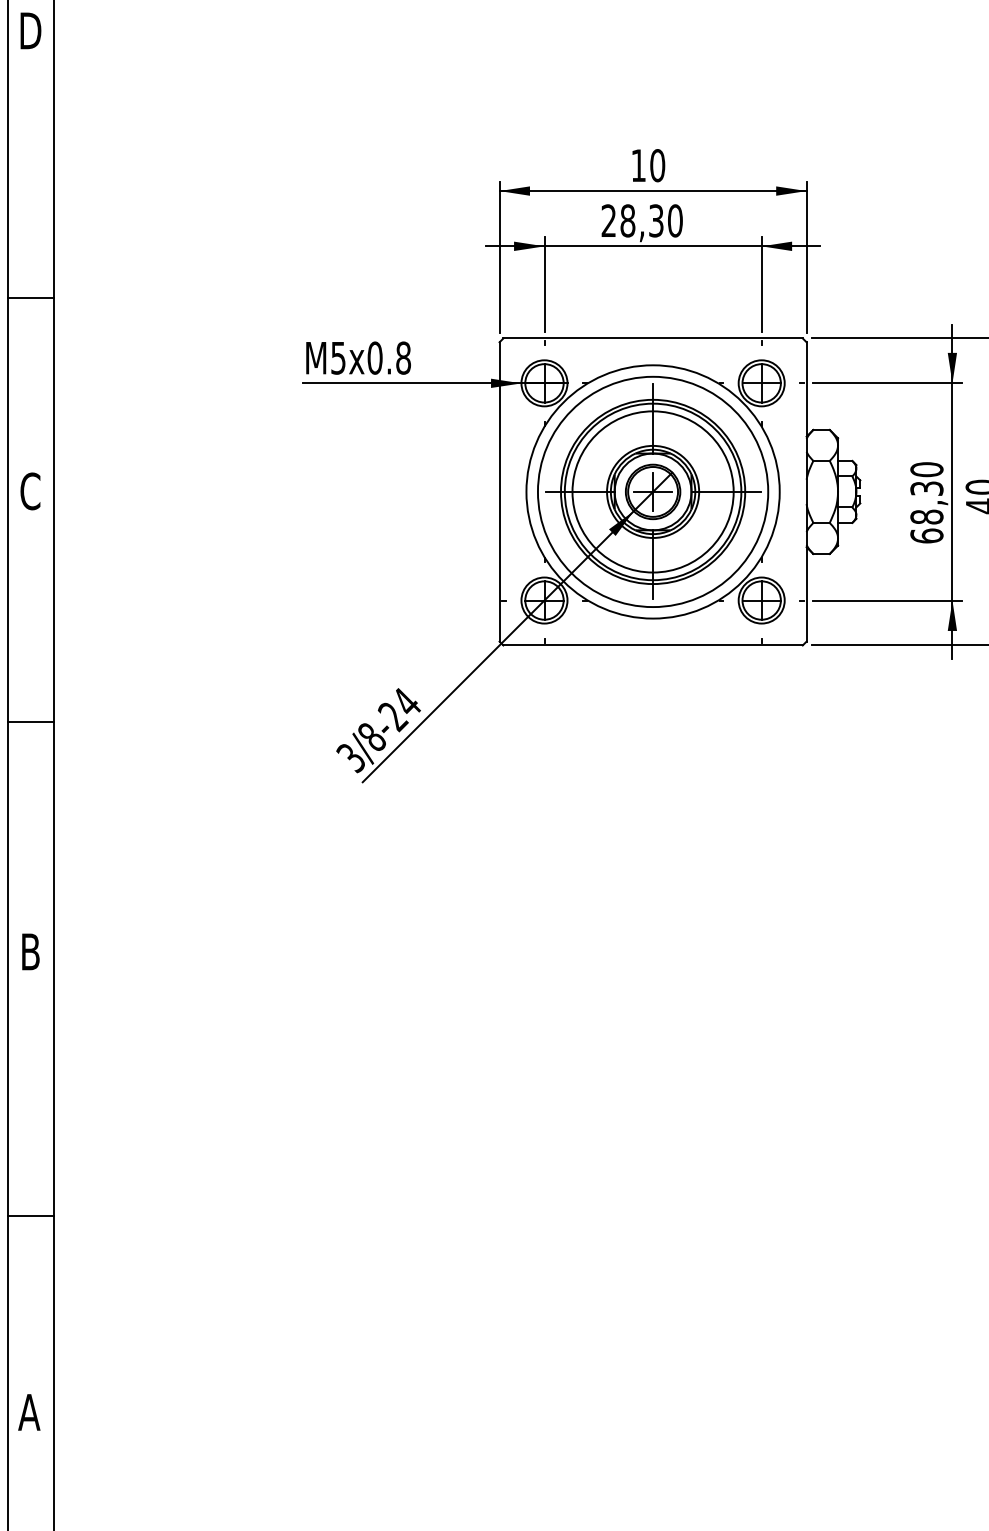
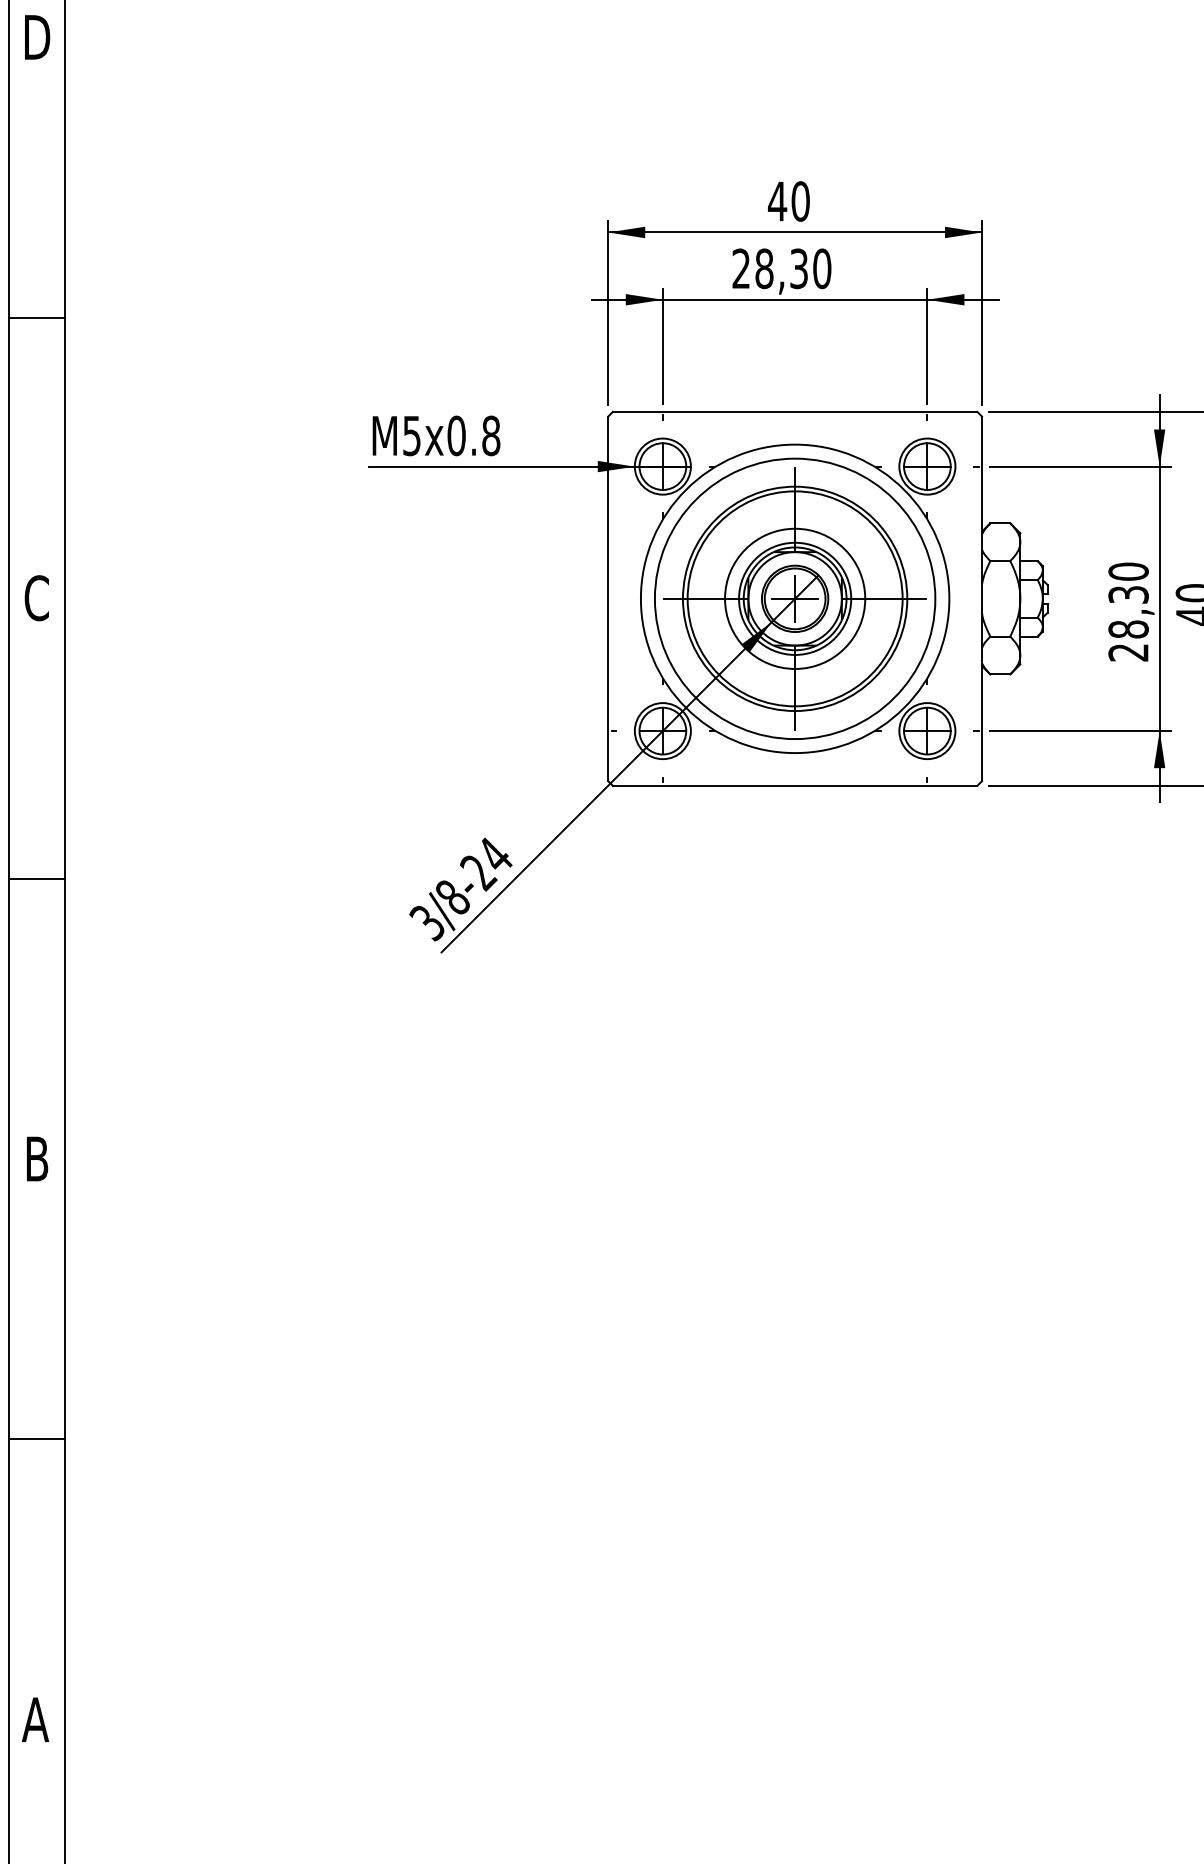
text: (638, 165) -> (777, 201), 10 -> 40
line: (30, 298) -> (36, 318), moved
circle: (652, 491) -> (794, 598), size x0.71
text: (926, 535) -> (1128, 651), 68,30 -> 28,30
line: (30, 1216) -> (36, 1439), moved

